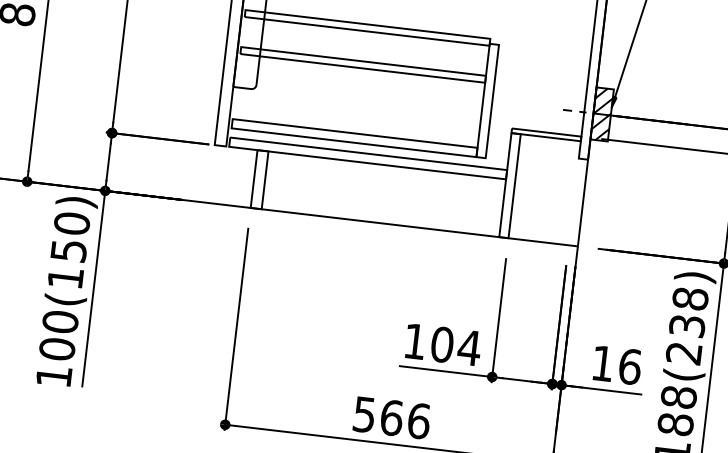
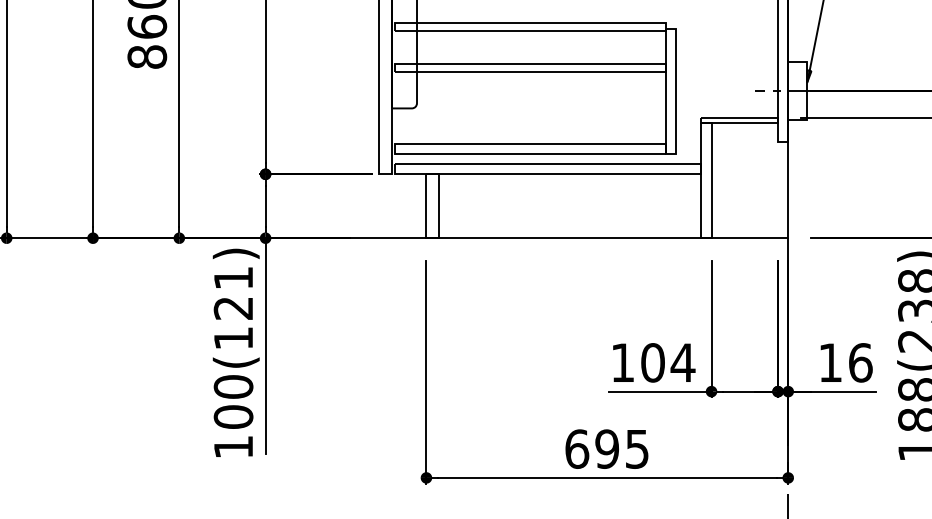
hatch: (601, 113) -> (797, 90), removed
text: (70, 236) -> (233, 292), 100(150) -> 100(121)
text: (392, 417) -> (607, 448), 566 -> 695

